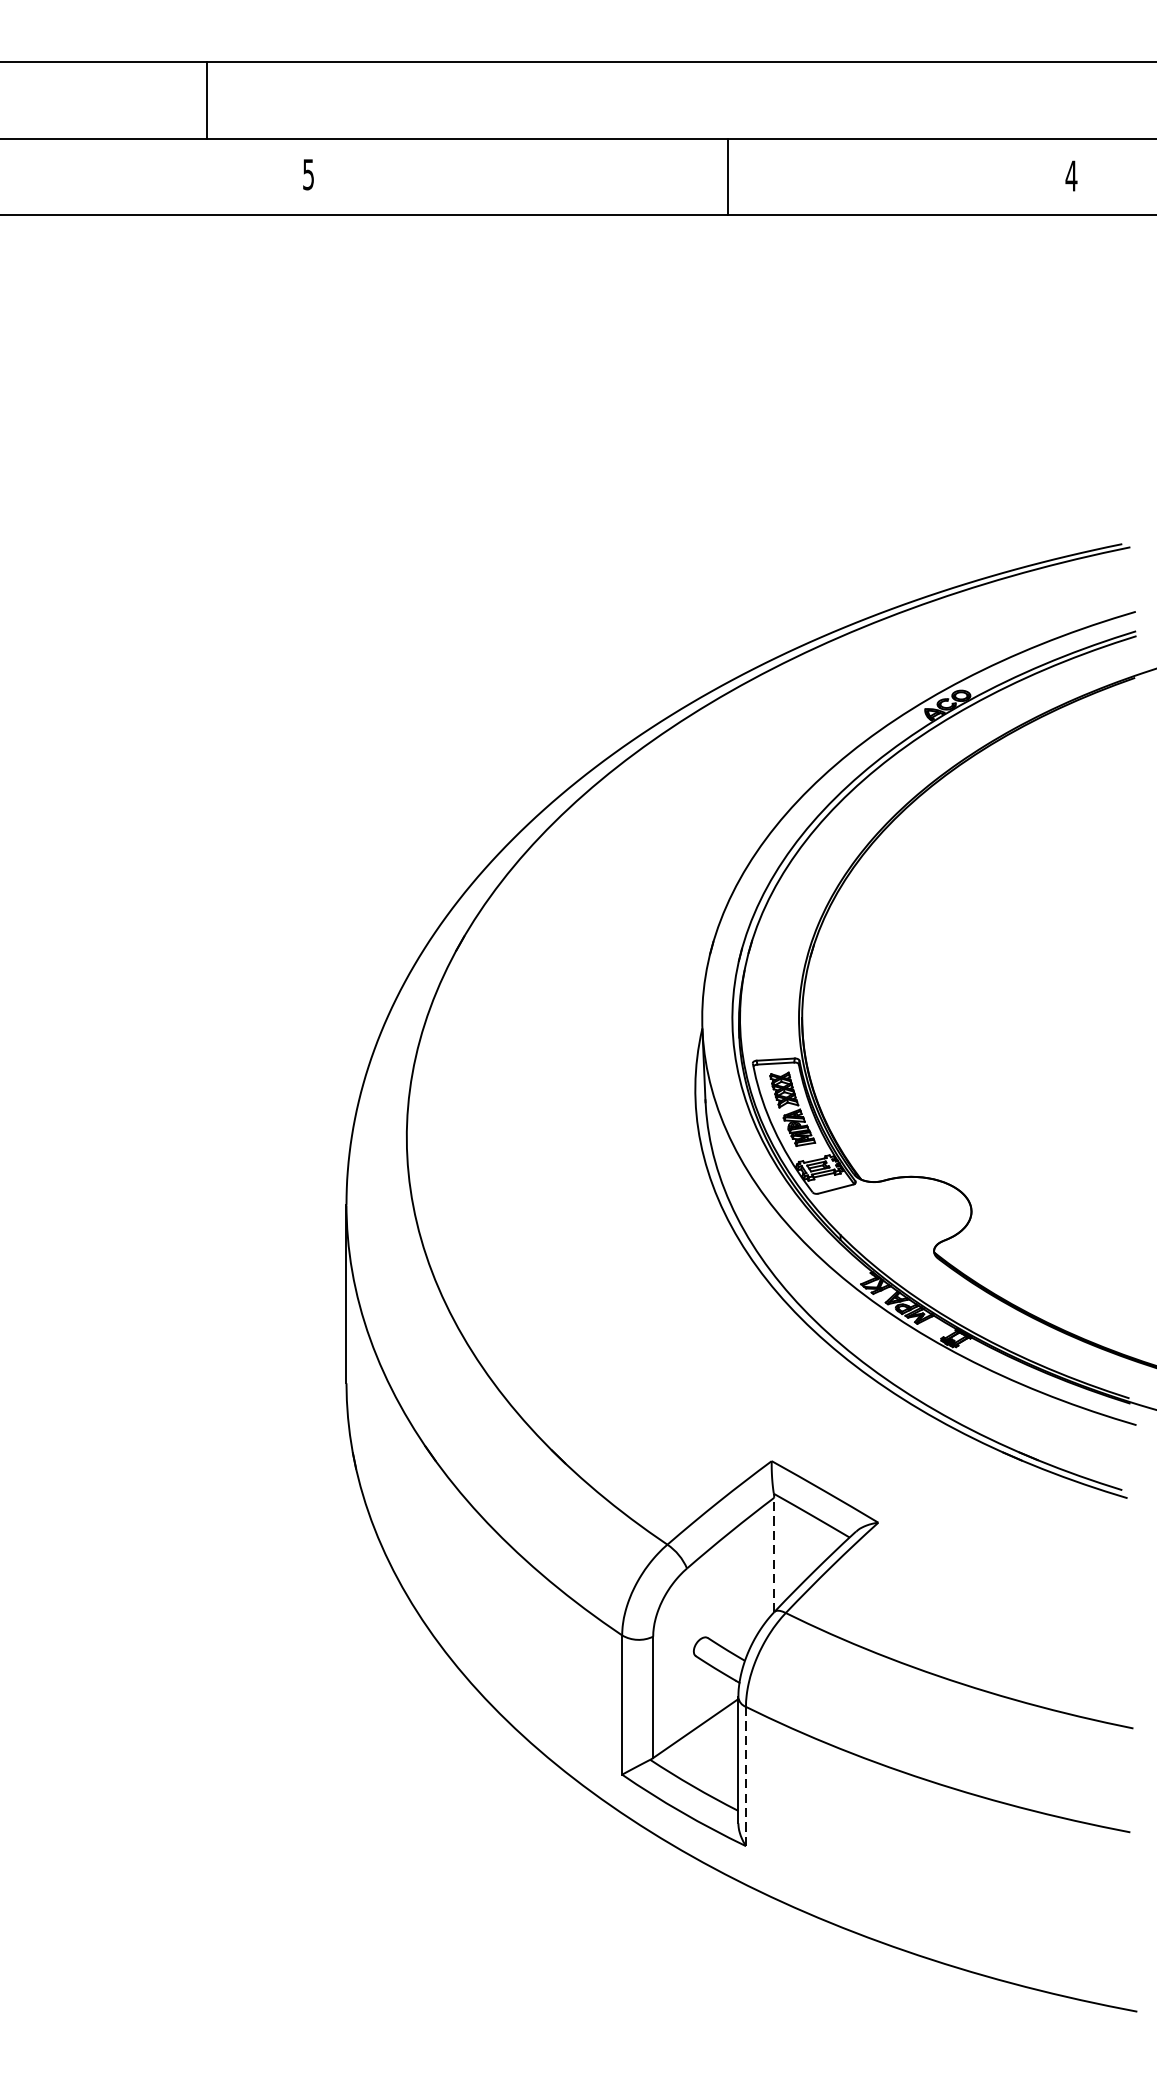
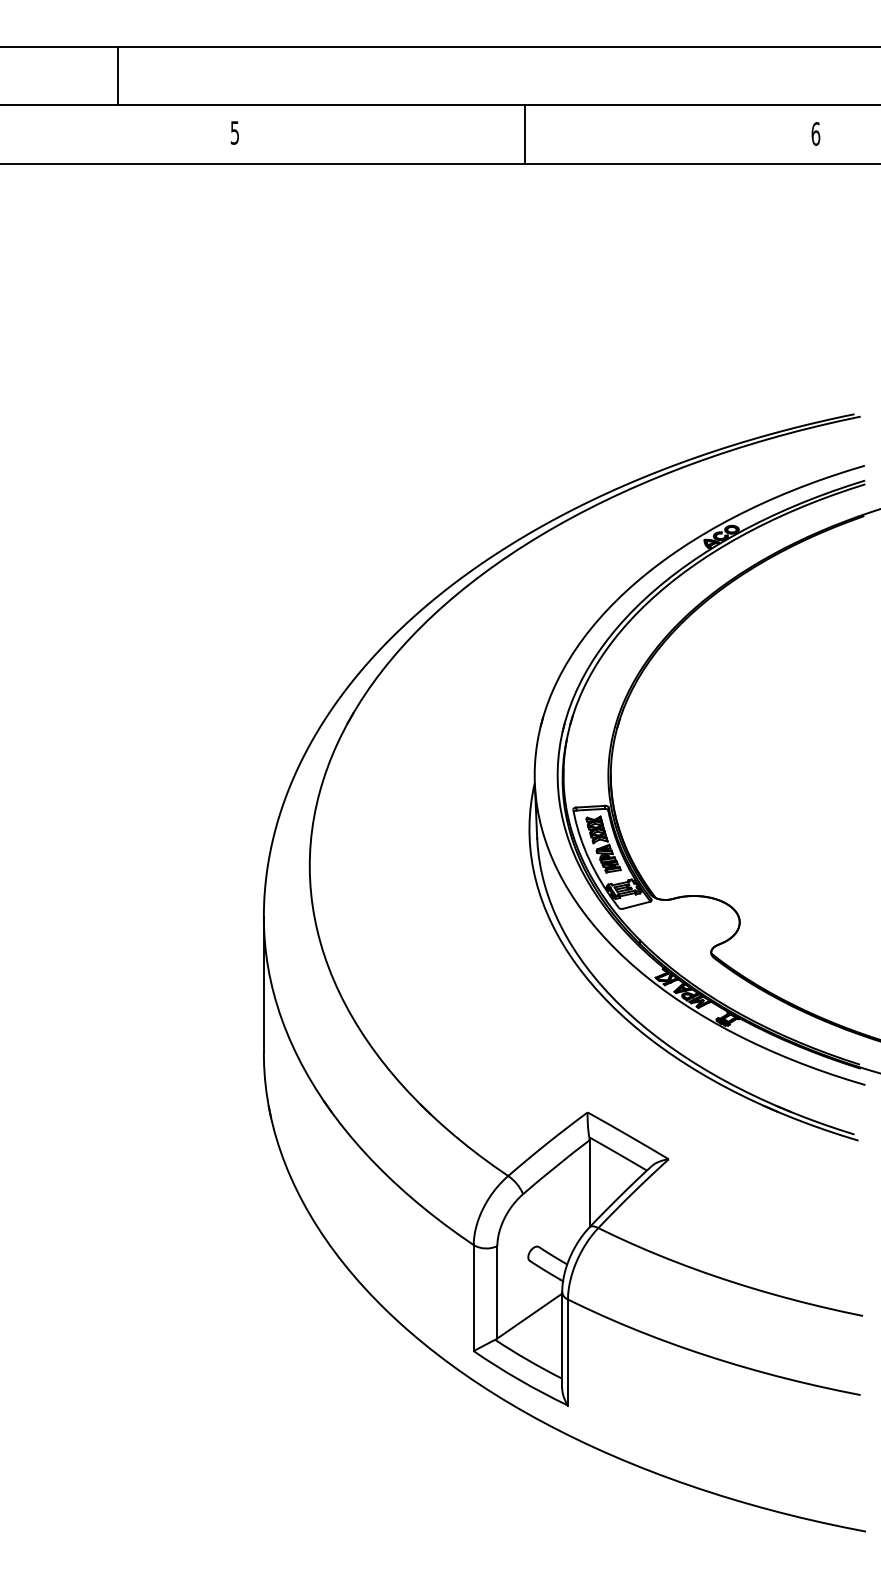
line: (206, 100) -> (118, 76), moved
text: (1071, 175) -> (815, 133), 4 -> 6
line: (728, 176) -> (525, 134), moved
line: (774, 1554) -> (589, 1183), dashed -> solid
line: (746, 1777) -> (568, 1353), dashed -> solid

